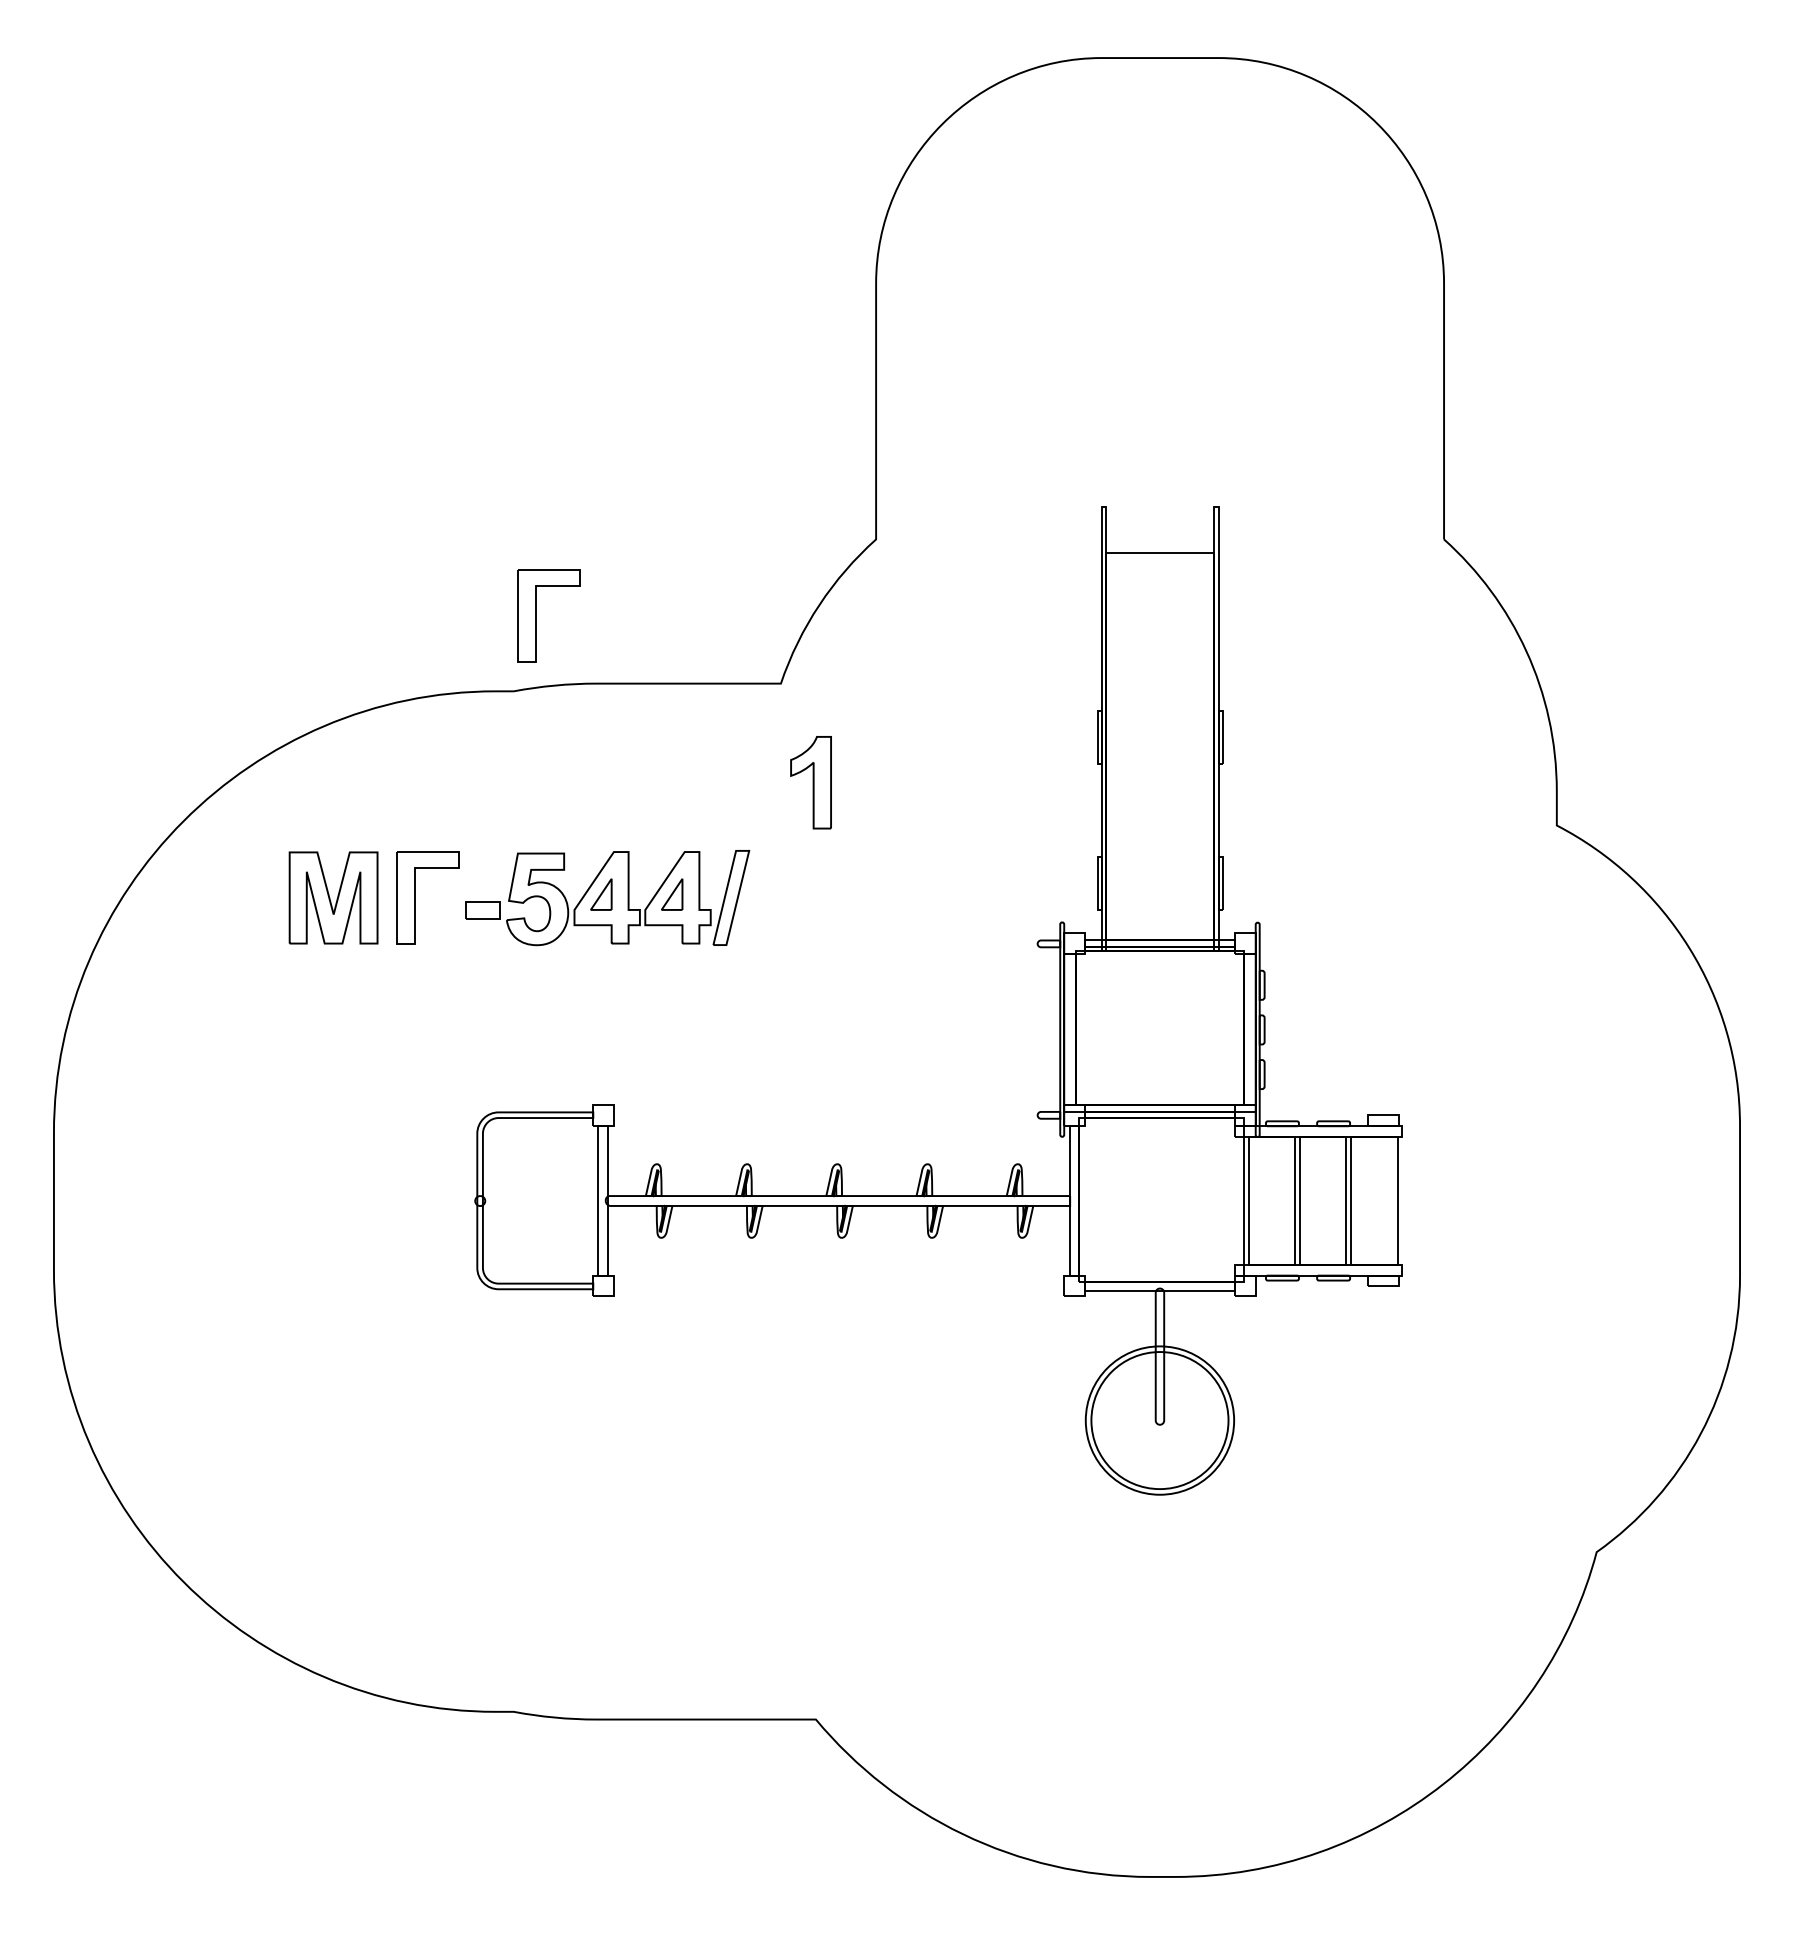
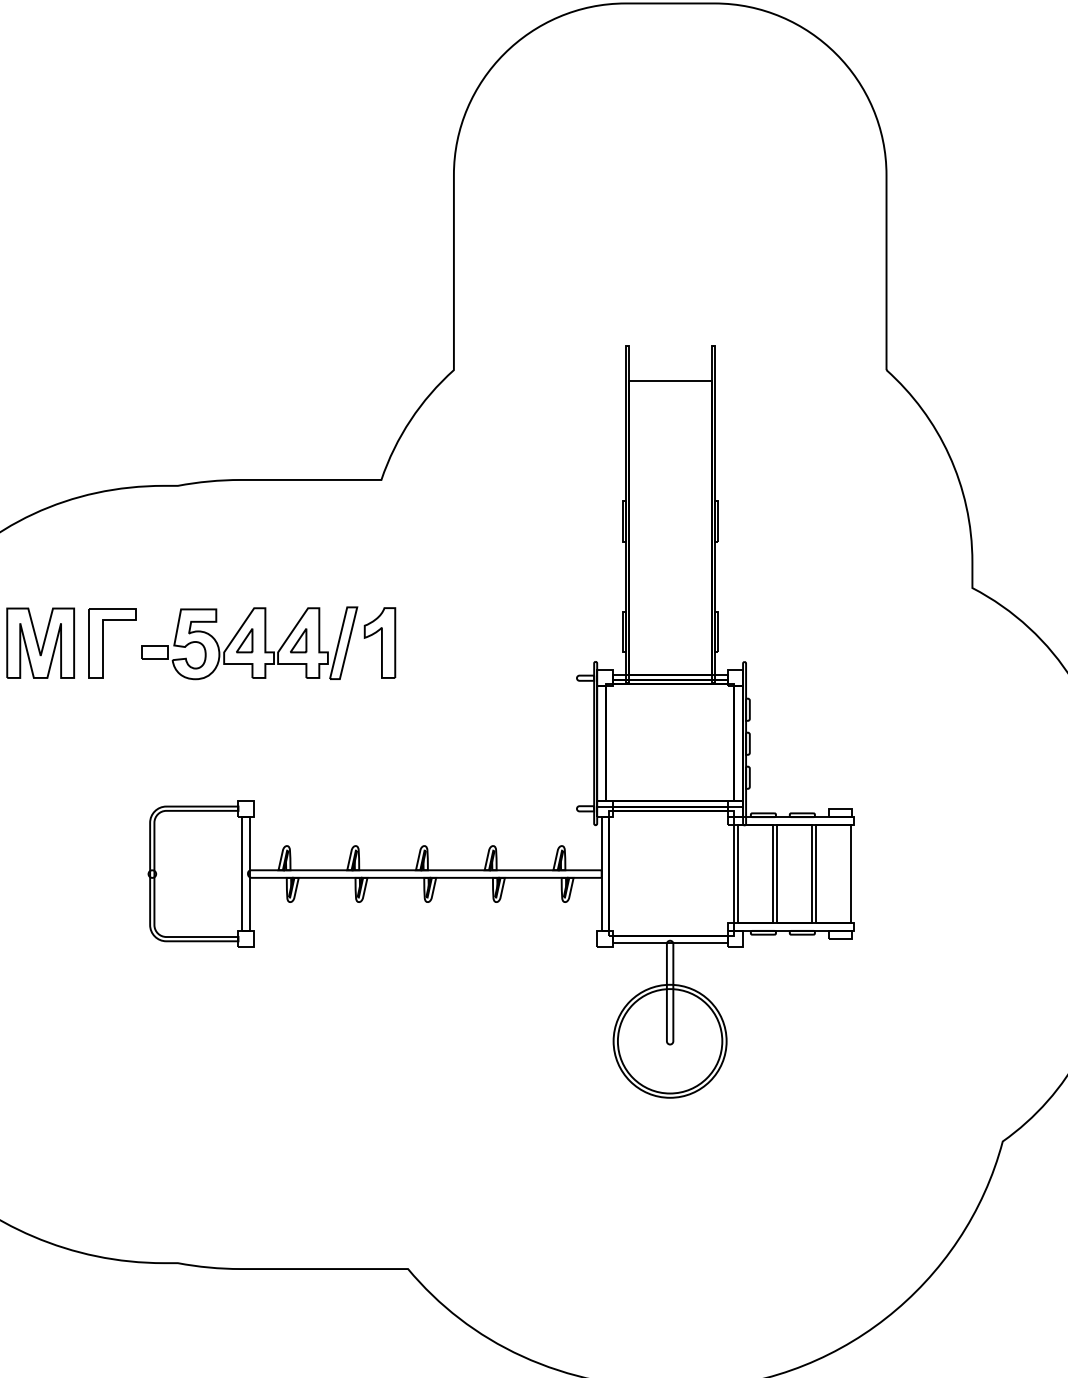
part: (536, 615) -> (195, 428), removed
part: (810, 782) -> (379, 642), moved

